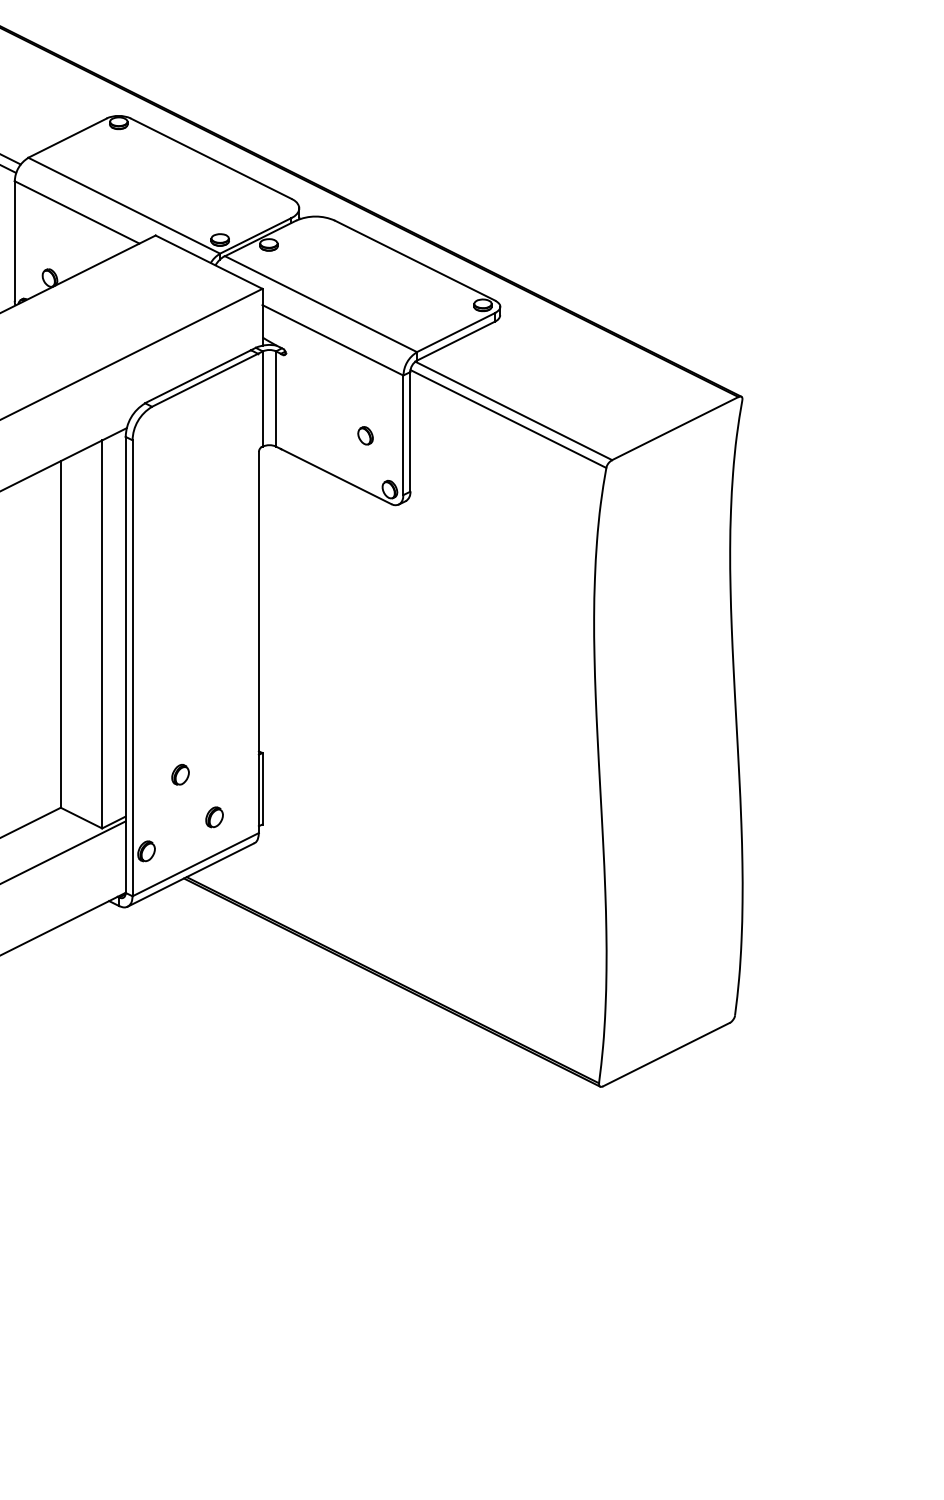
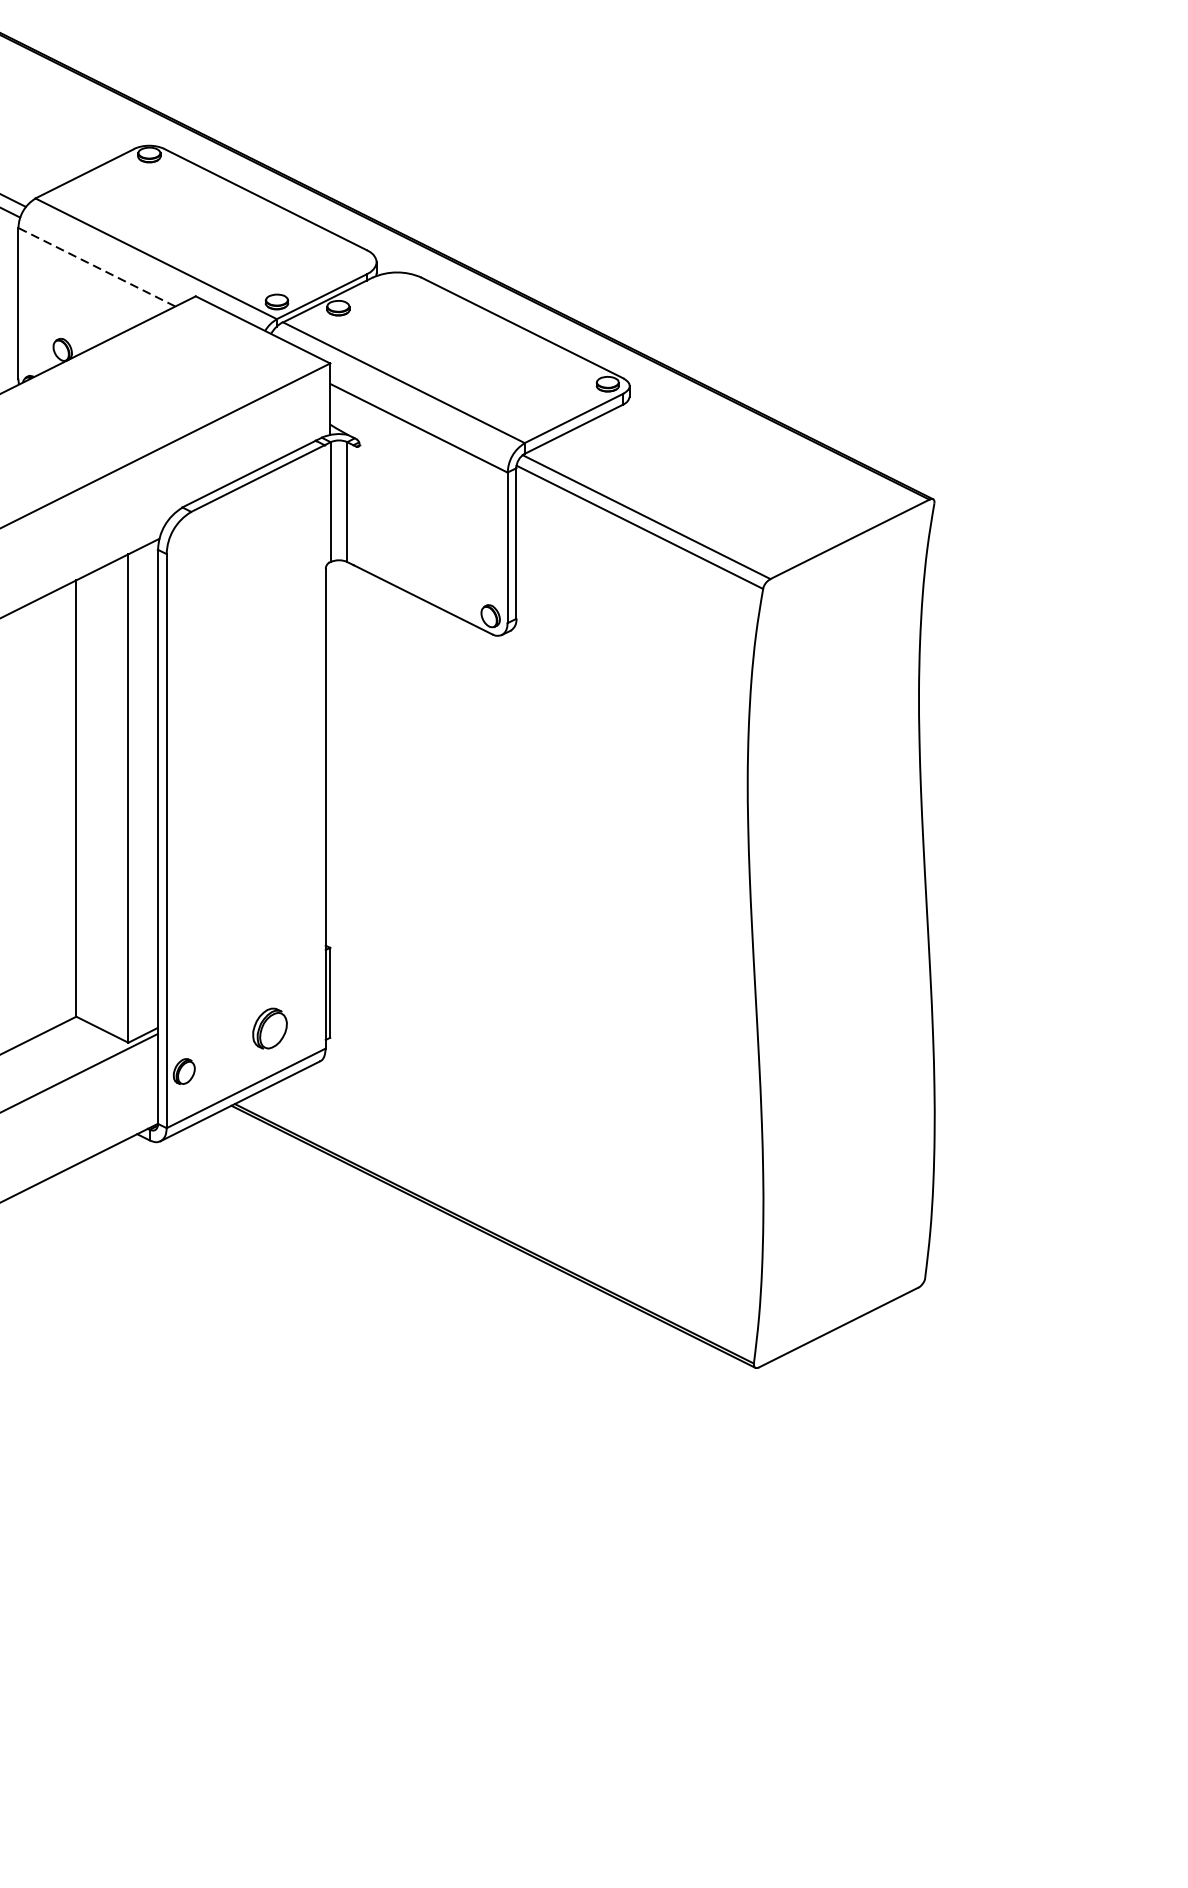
line: (77, 212) -> (97, 267), solid -> dashed
part: (365, 435) -> (459, 548), removed
part: (180, 774) -> (227, 974), removed
part: (214, 817) -> (269, 1028), size x1.6

